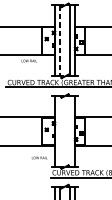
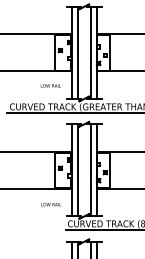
line: (60, 41) -> (78, 53), dashed -> solid
text: (29, 60) -> (50, 85), moved
line: (60, 131) -> (78, 170), added
line: (69, 131) -> (90, 170), added

